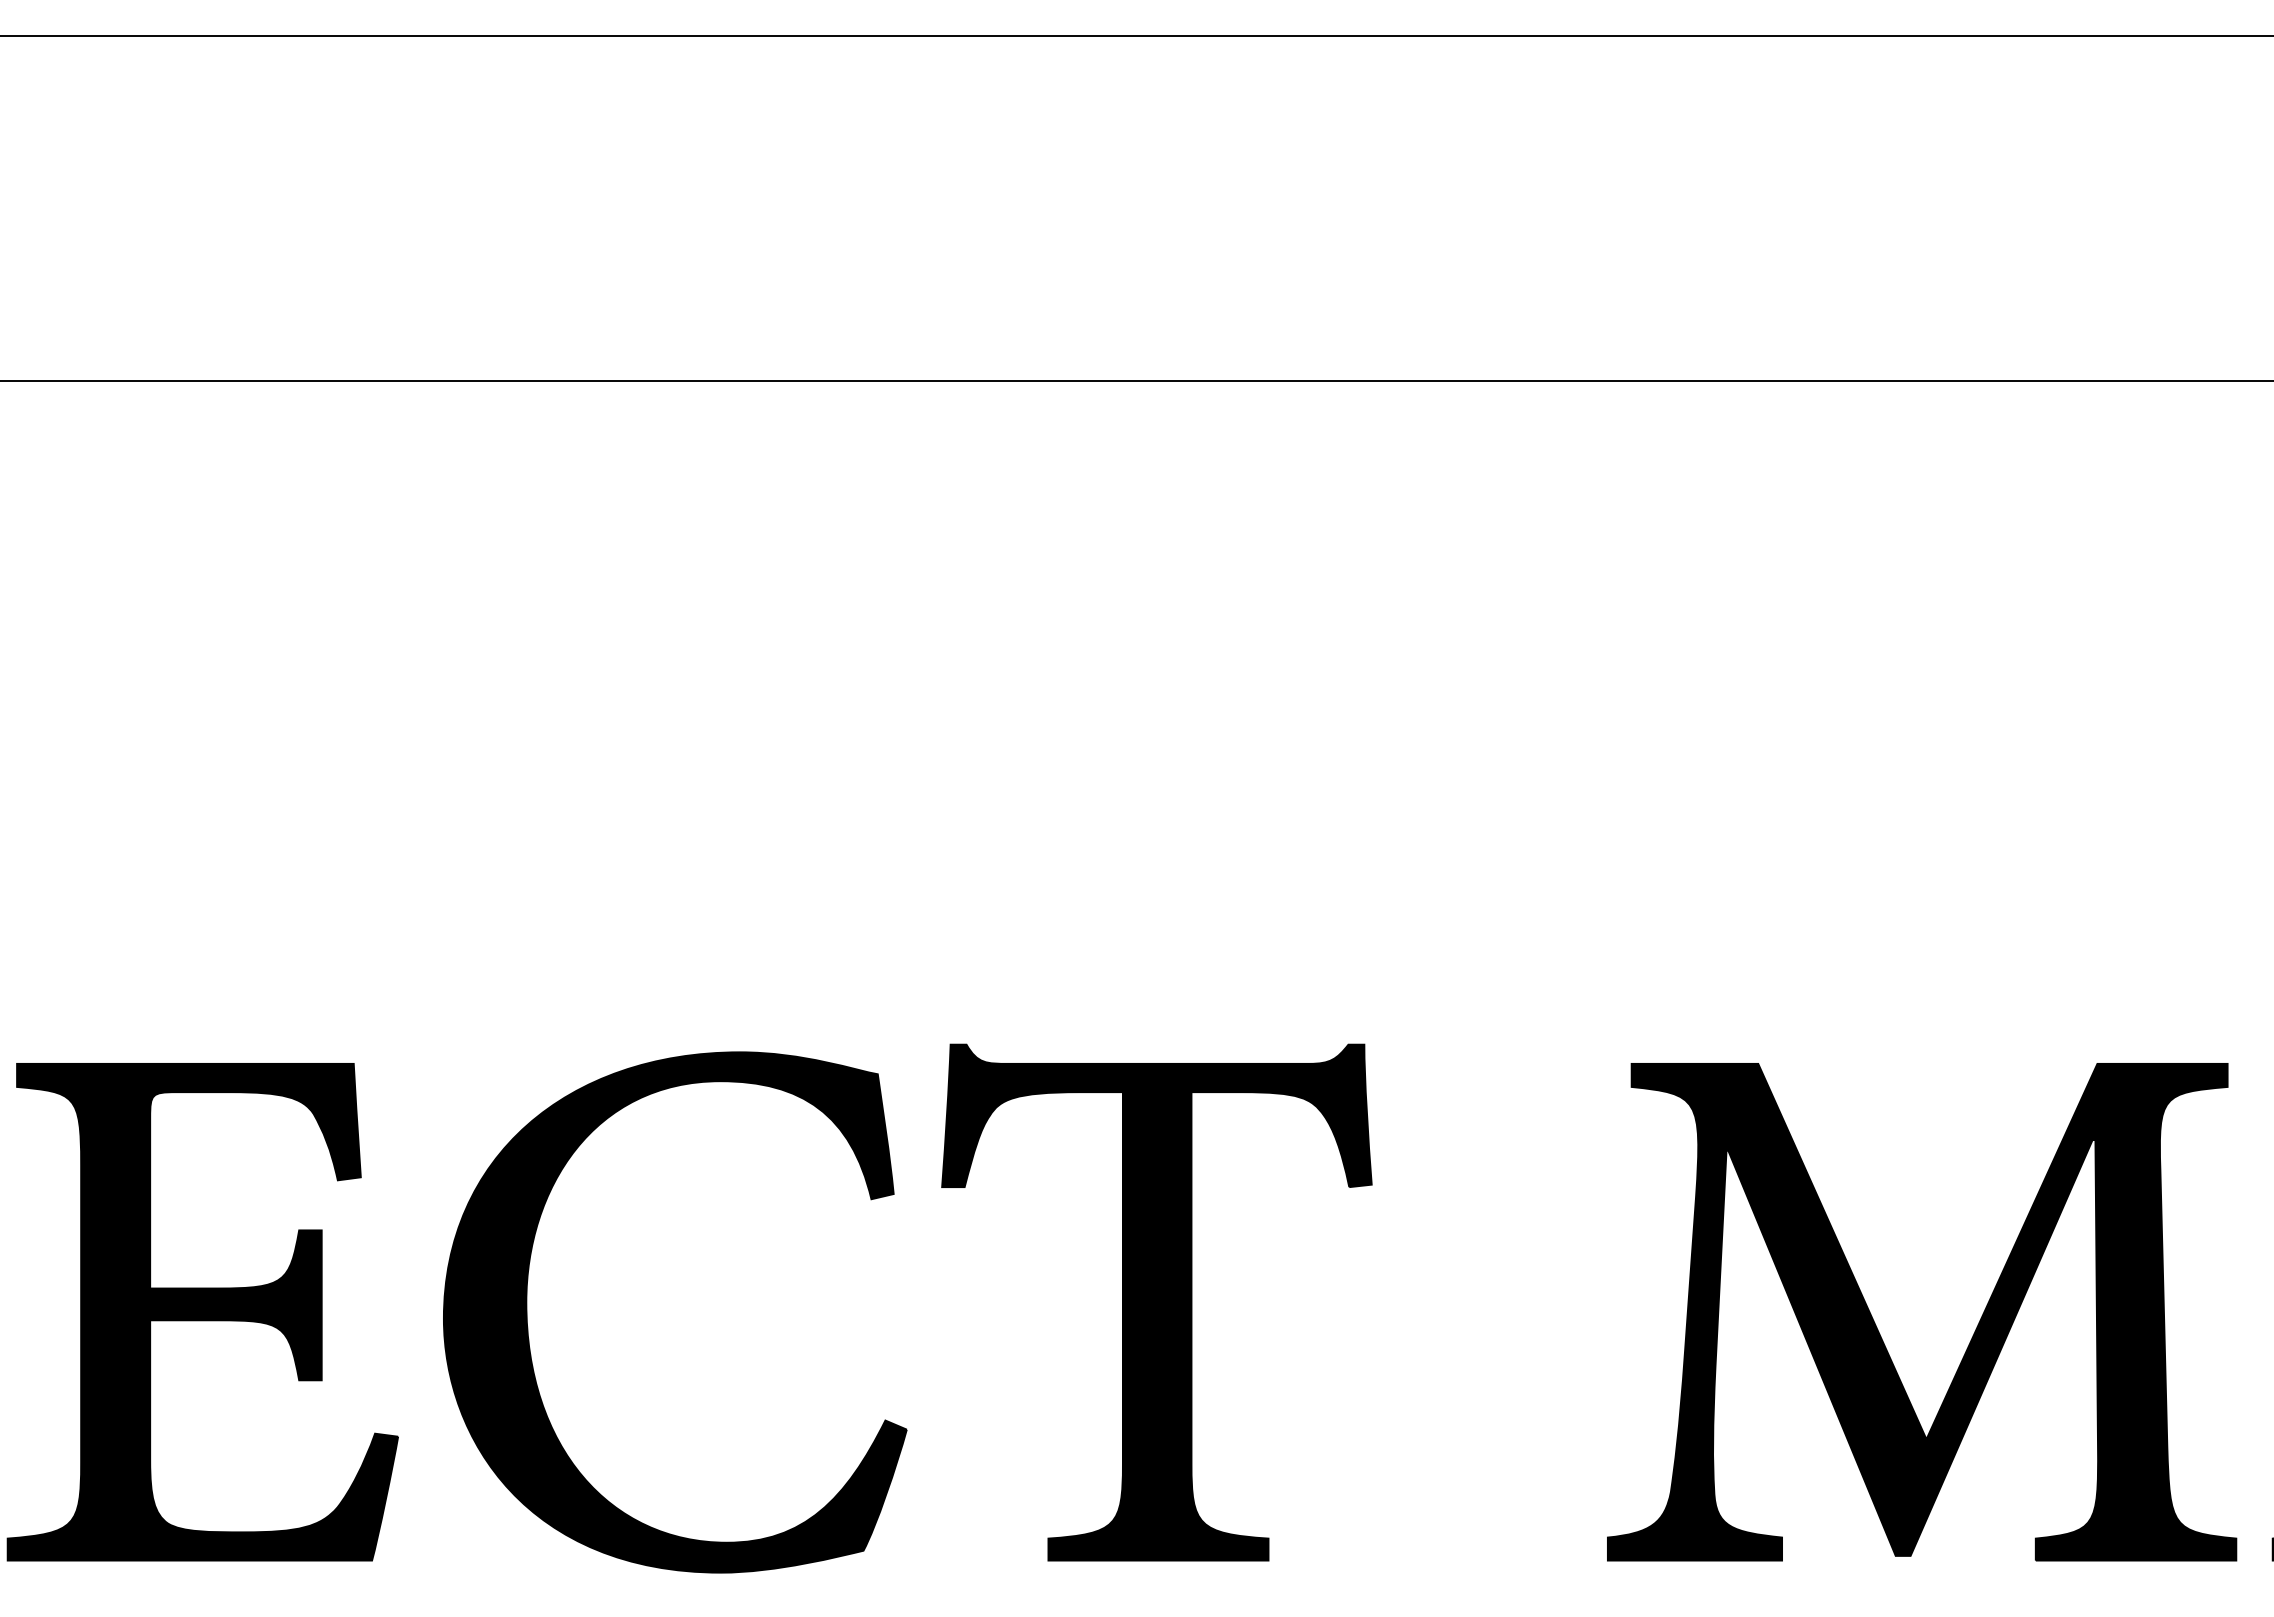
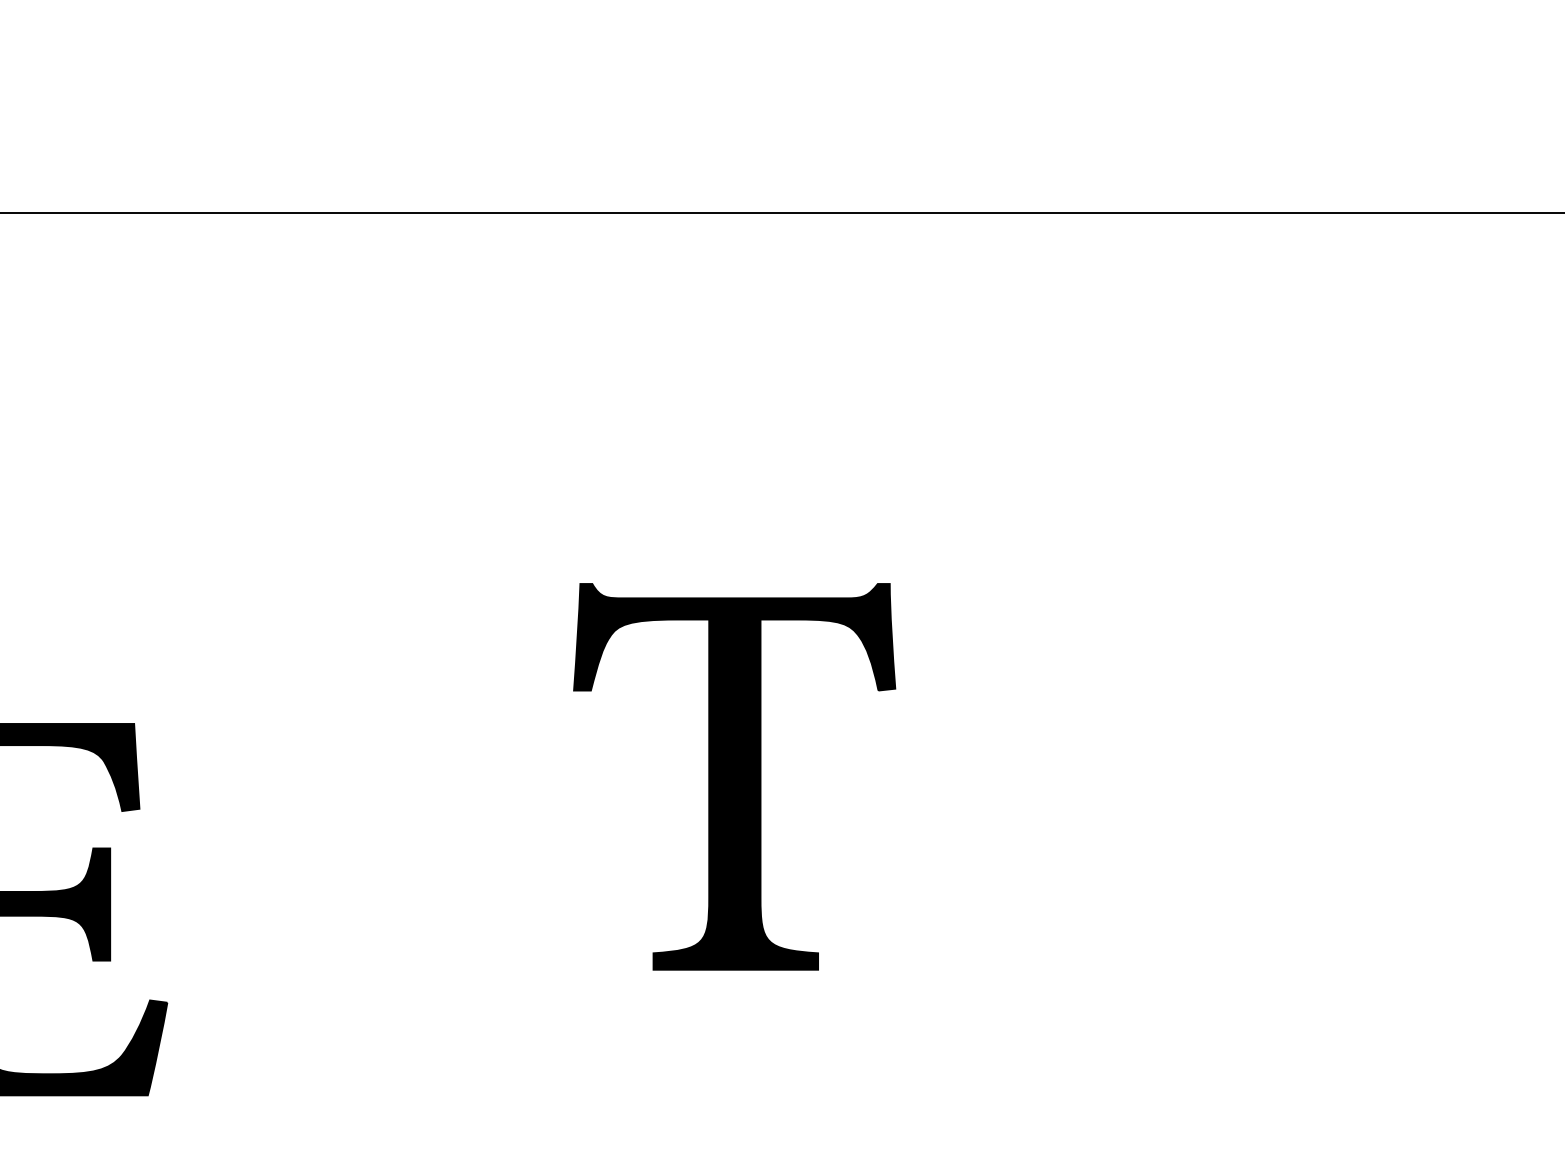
part: (1156, 1302) -> (734, 776), moved
part: (528, 1327) -> (264, 921), removed
part: (1879, 1331) -> (1274, 924), removed

